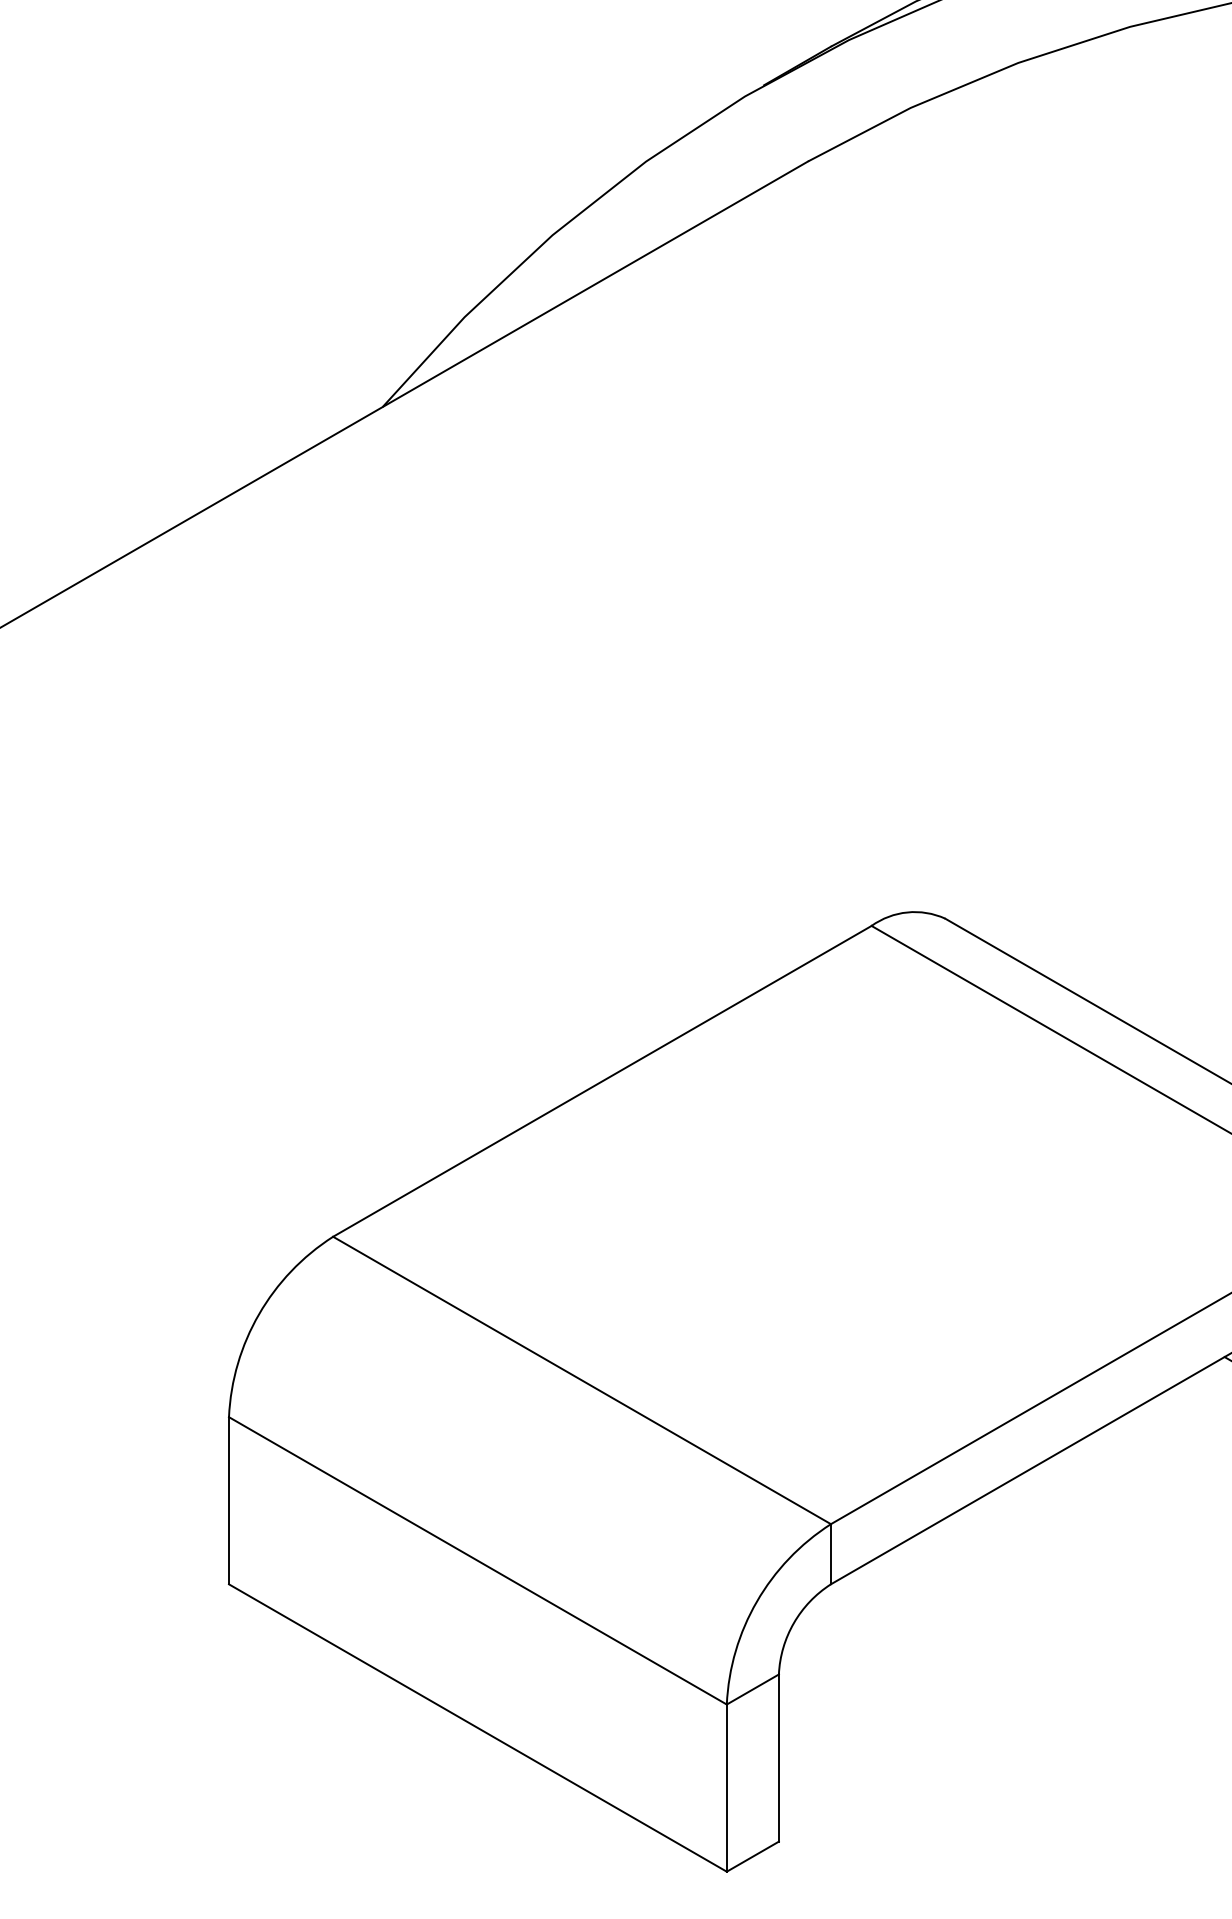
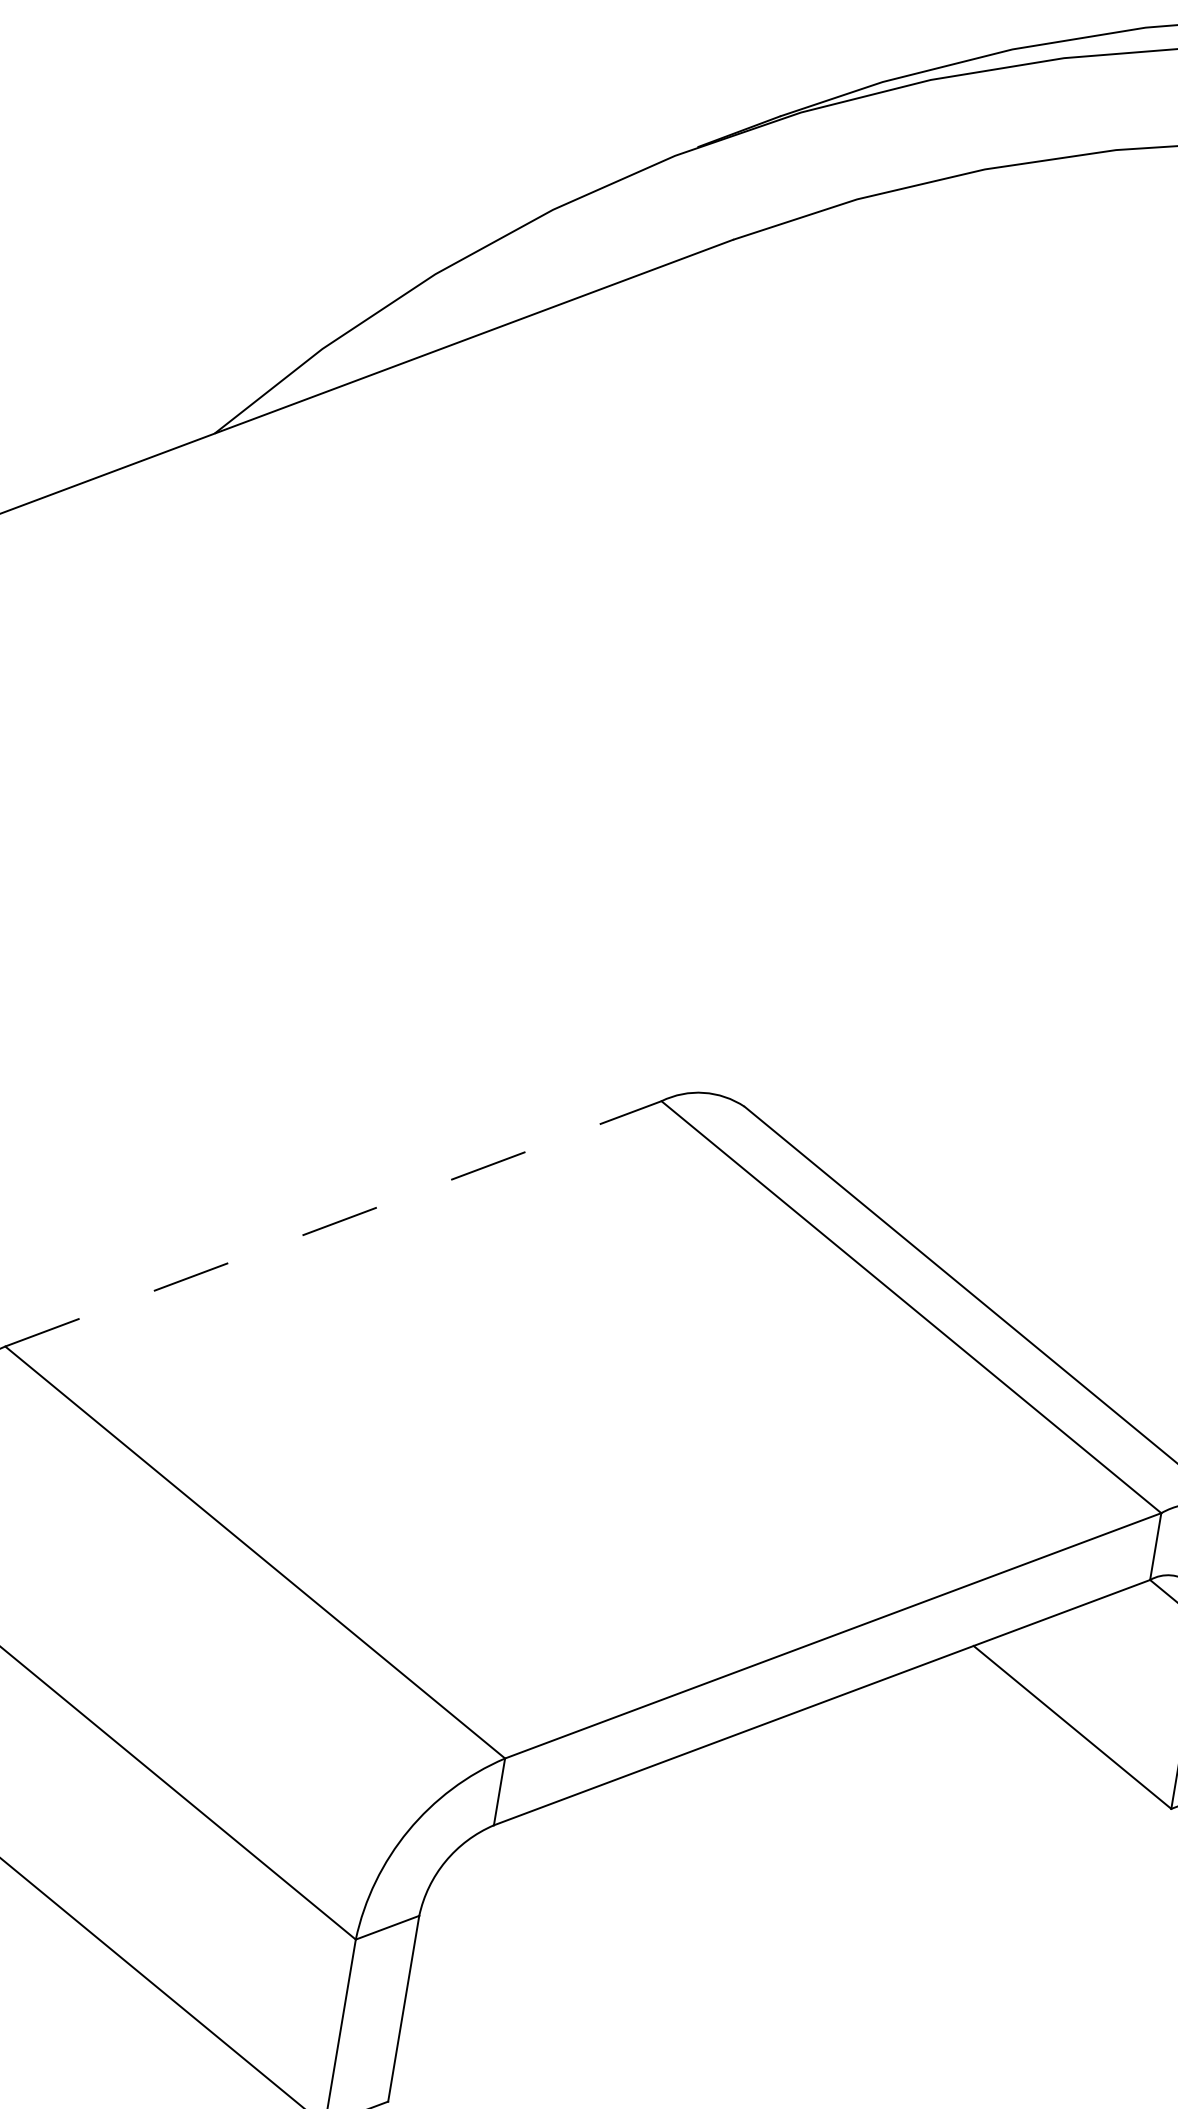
line: (602, 1081) -> (333, 1224), solid -> dashed

